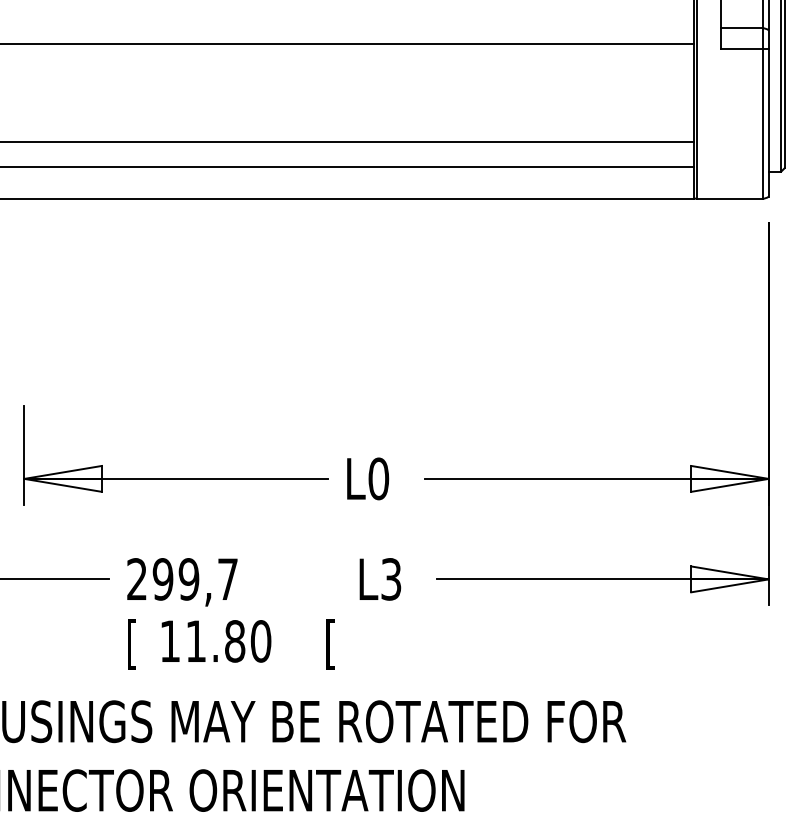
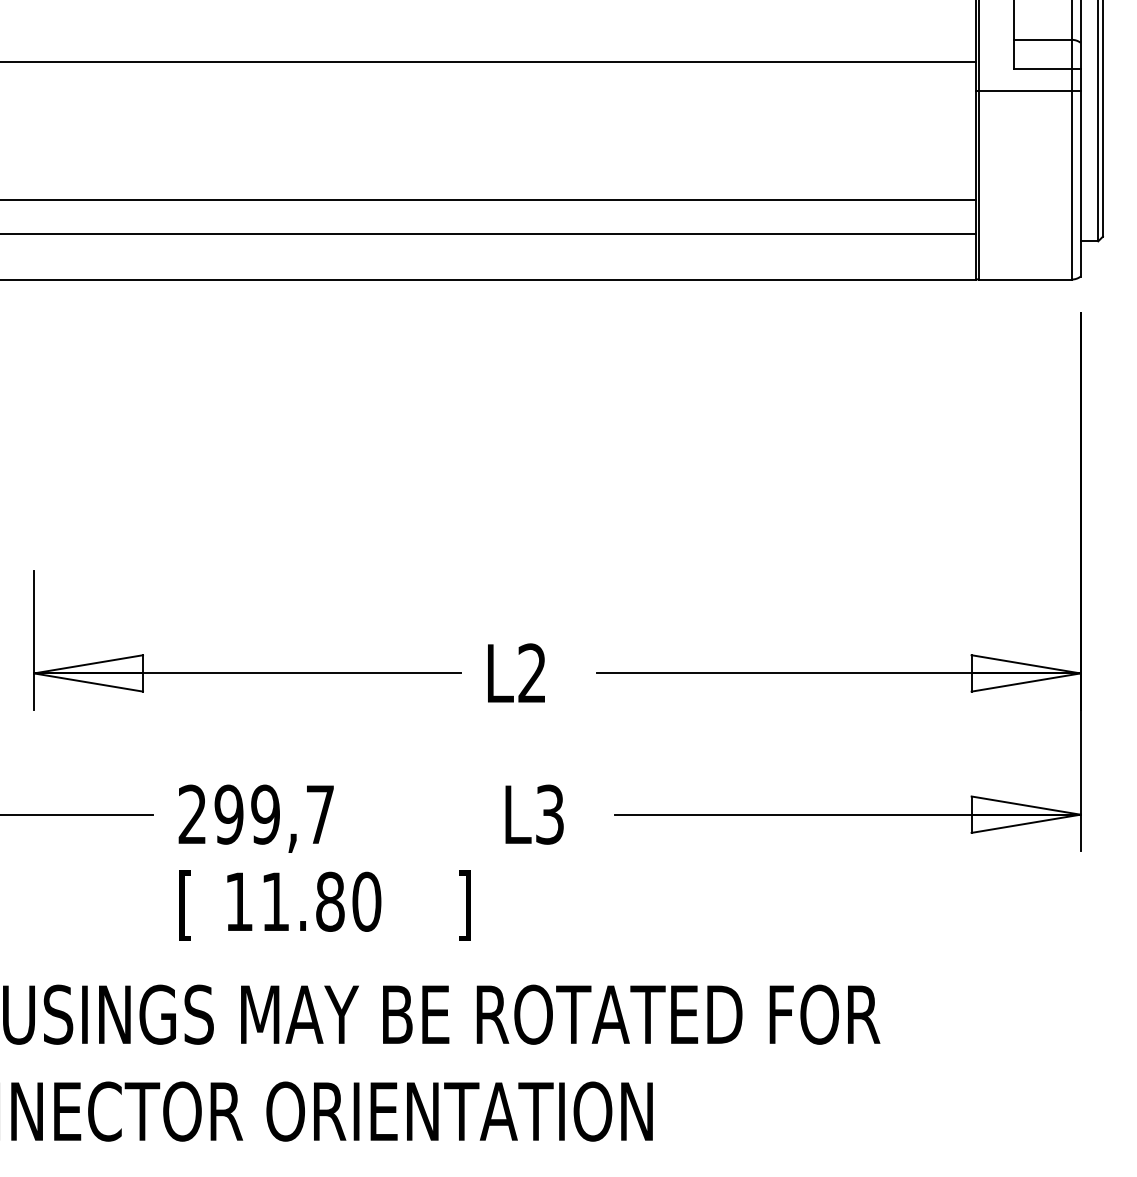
line: (731, 64) -> (1028, 90), added
text: (378, 478) -> (532, 673), L0 -> L2
text: (330, 643) -> (464, 905), [ -> ]

